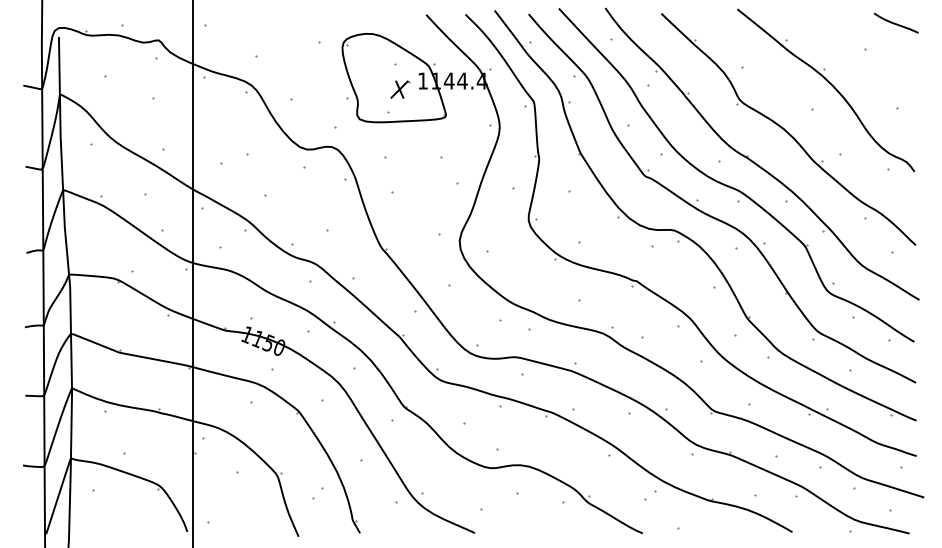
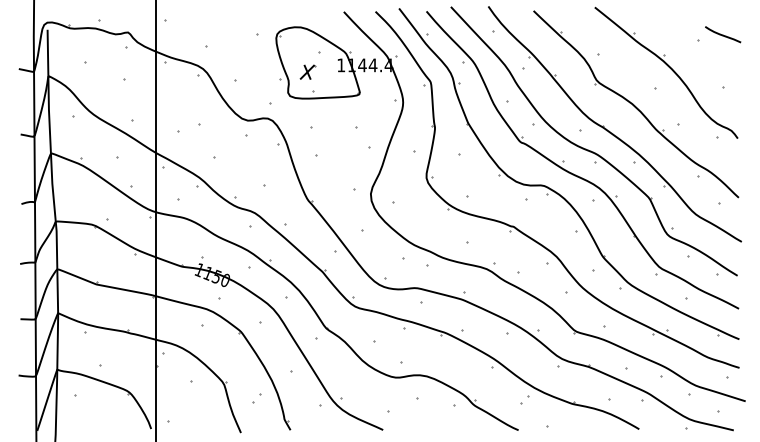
curve: (896, 22) -> (723, 34), moved
part: (399, 88) -> (307, 71), moved

